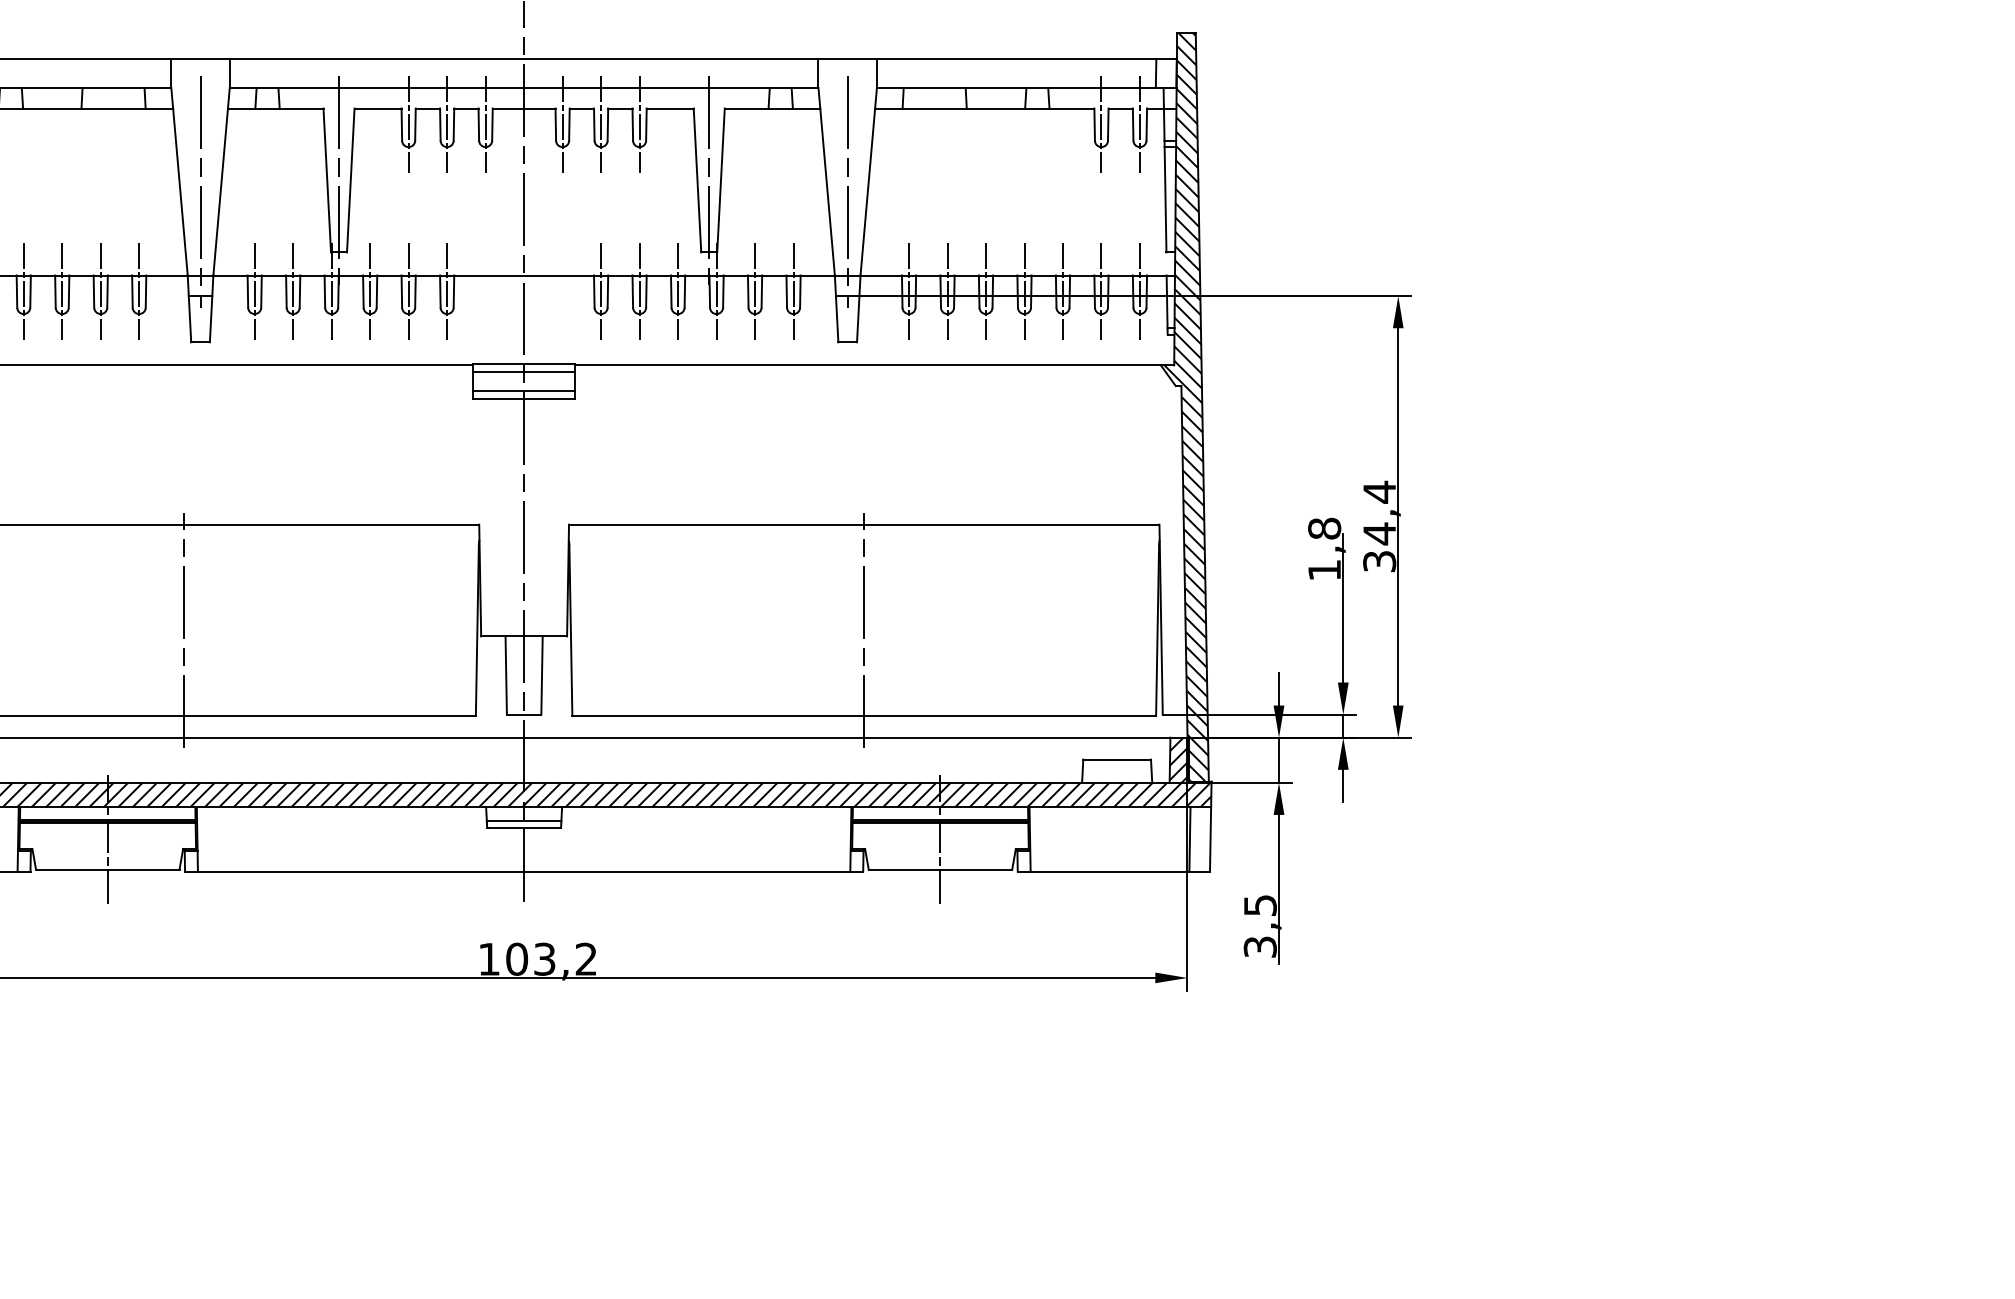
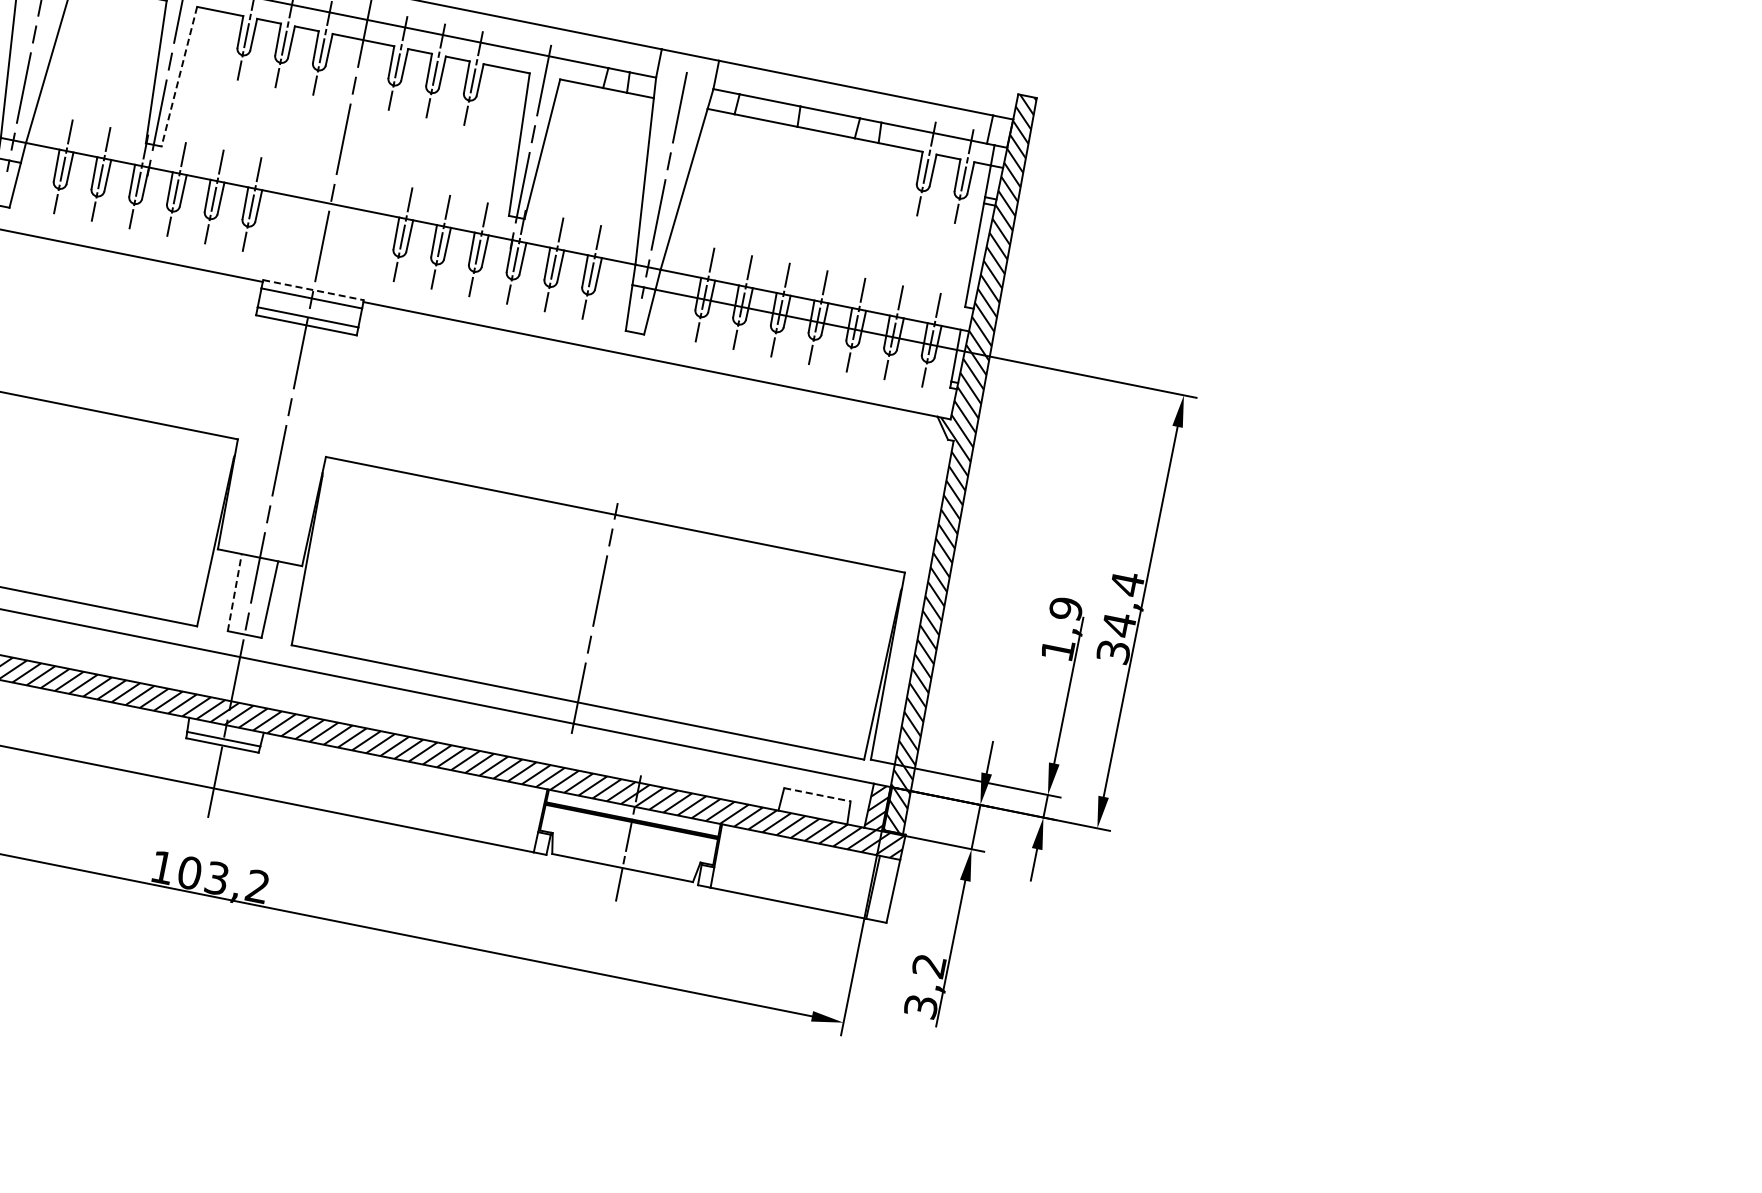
line: (350, 180) -> (179, 76), solid -> dashed
line: (524, 363) -> (313, 290), solid -> dashed
text: (1324, 528) -> (1066, 608), 1,8 -> 1,9
line: (506, 675) -> (235, 592), solid -> dashed
line: (1117, 759) -> (817, 794), solid -> dashed
text: (1259, 905) -> (928, 965), 3,5 -> 3,2

